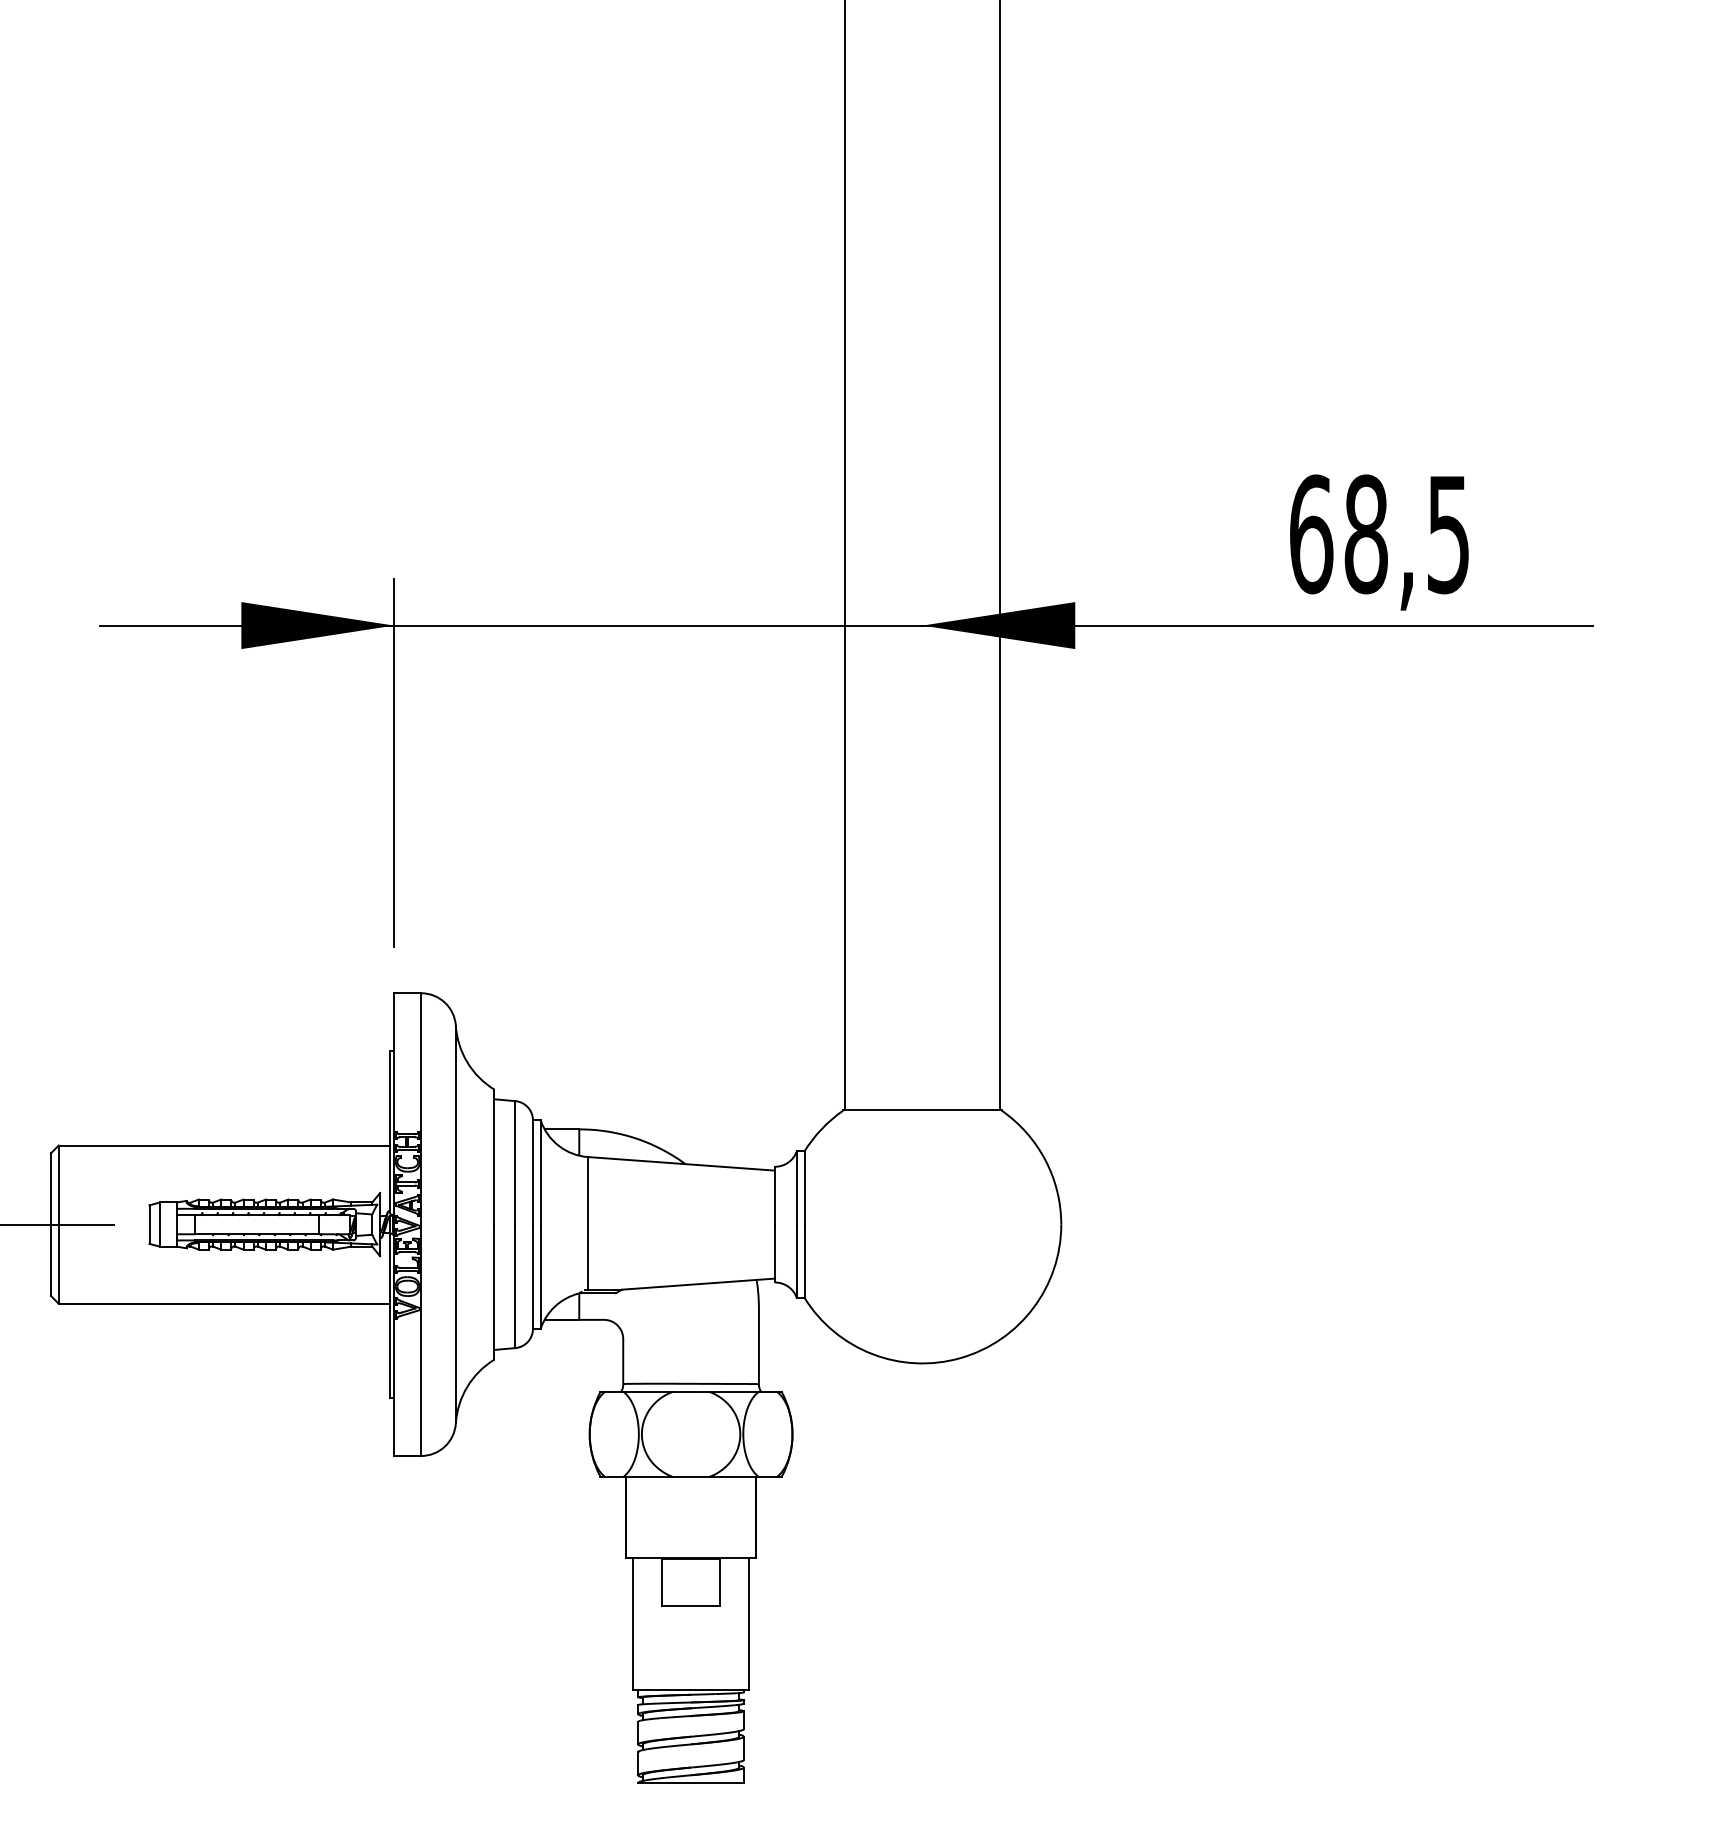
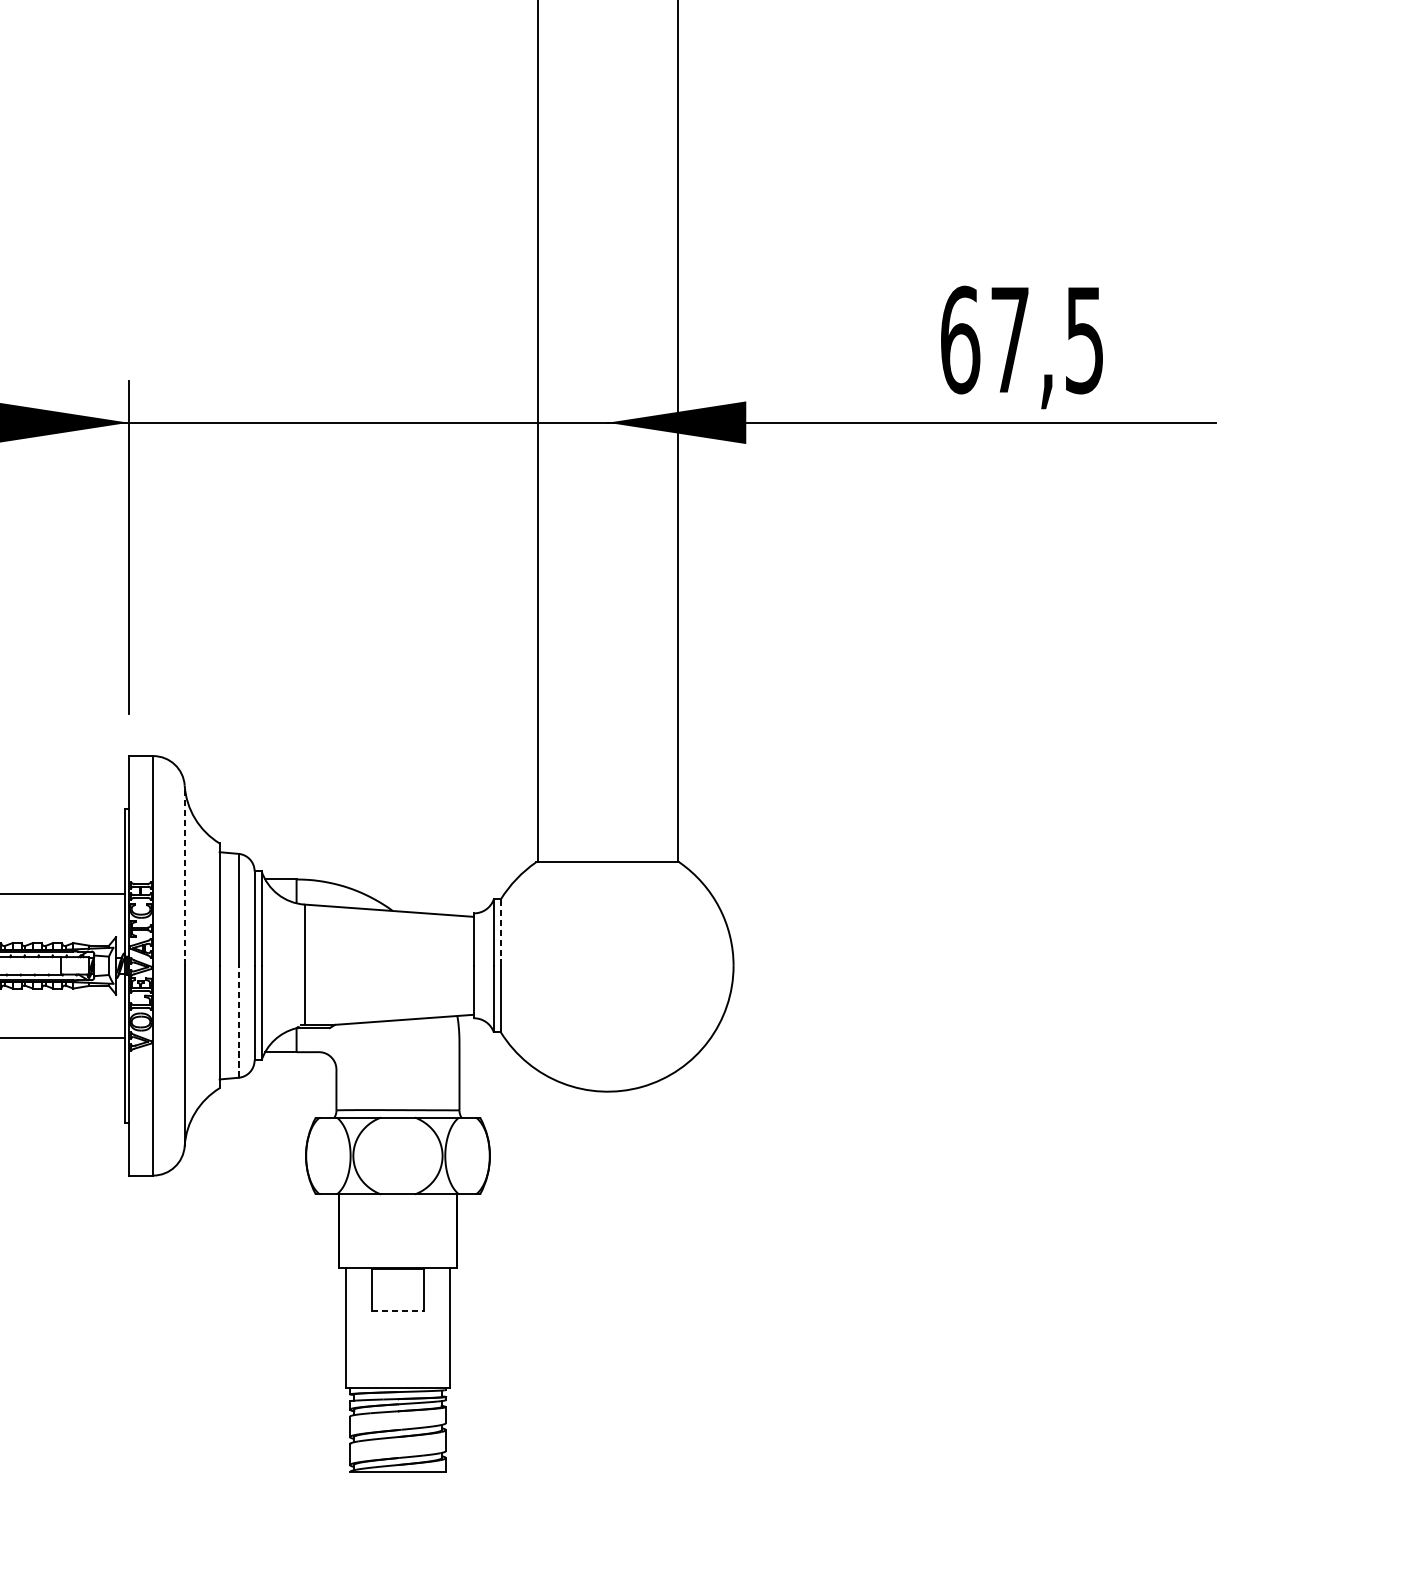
text: (1365, 534) -> (1009, 340), 68,5 -> 67,5
line: (455, 1124) -> (184, 875), solid -> dashed
line: (804, 1187) -> (500, 932), solid -> dashed
line: (515, 1286) -> (238, 1021), solid -> dashed
line: (691, 1605) -> (398, 1311), solid -> dashed

